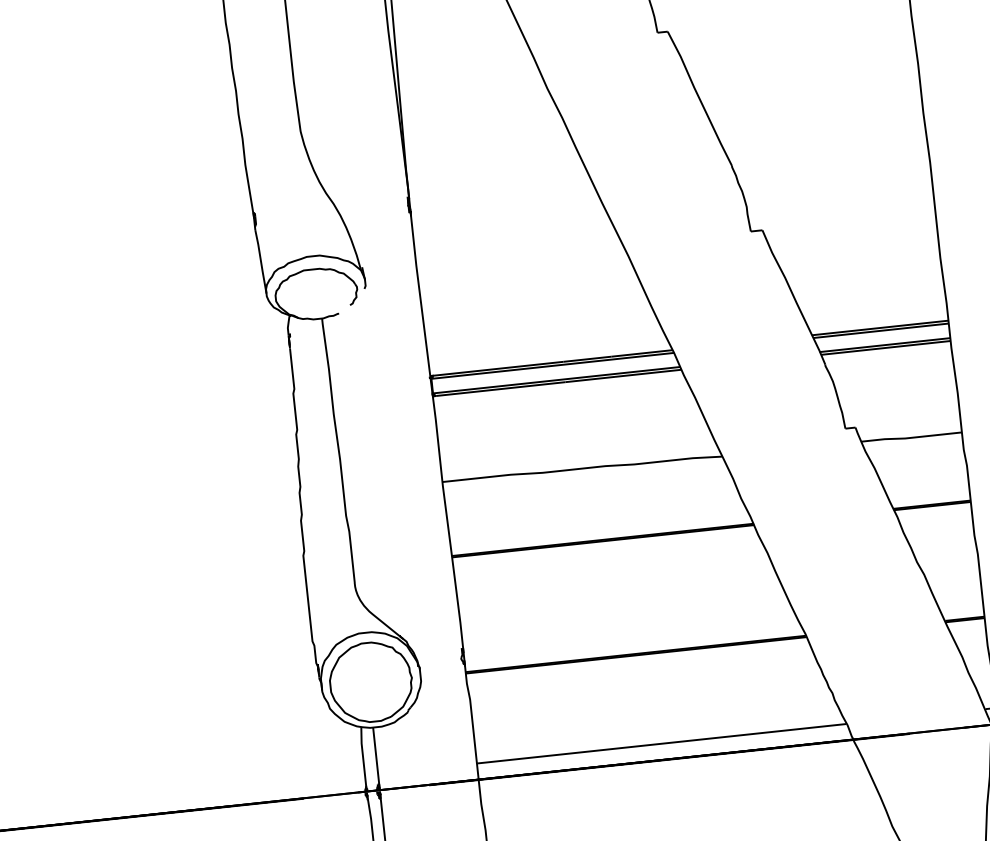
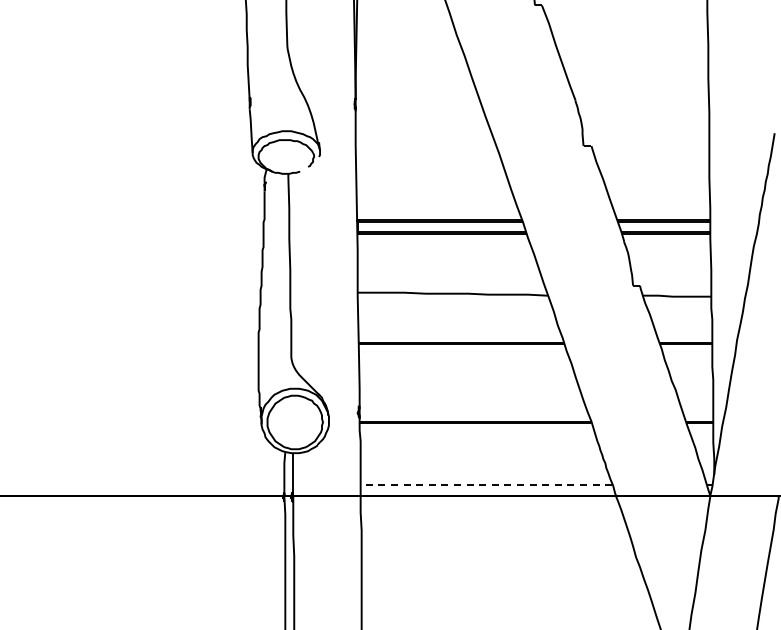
line: (661, 743) -> (486, 484), solid -> dashed

